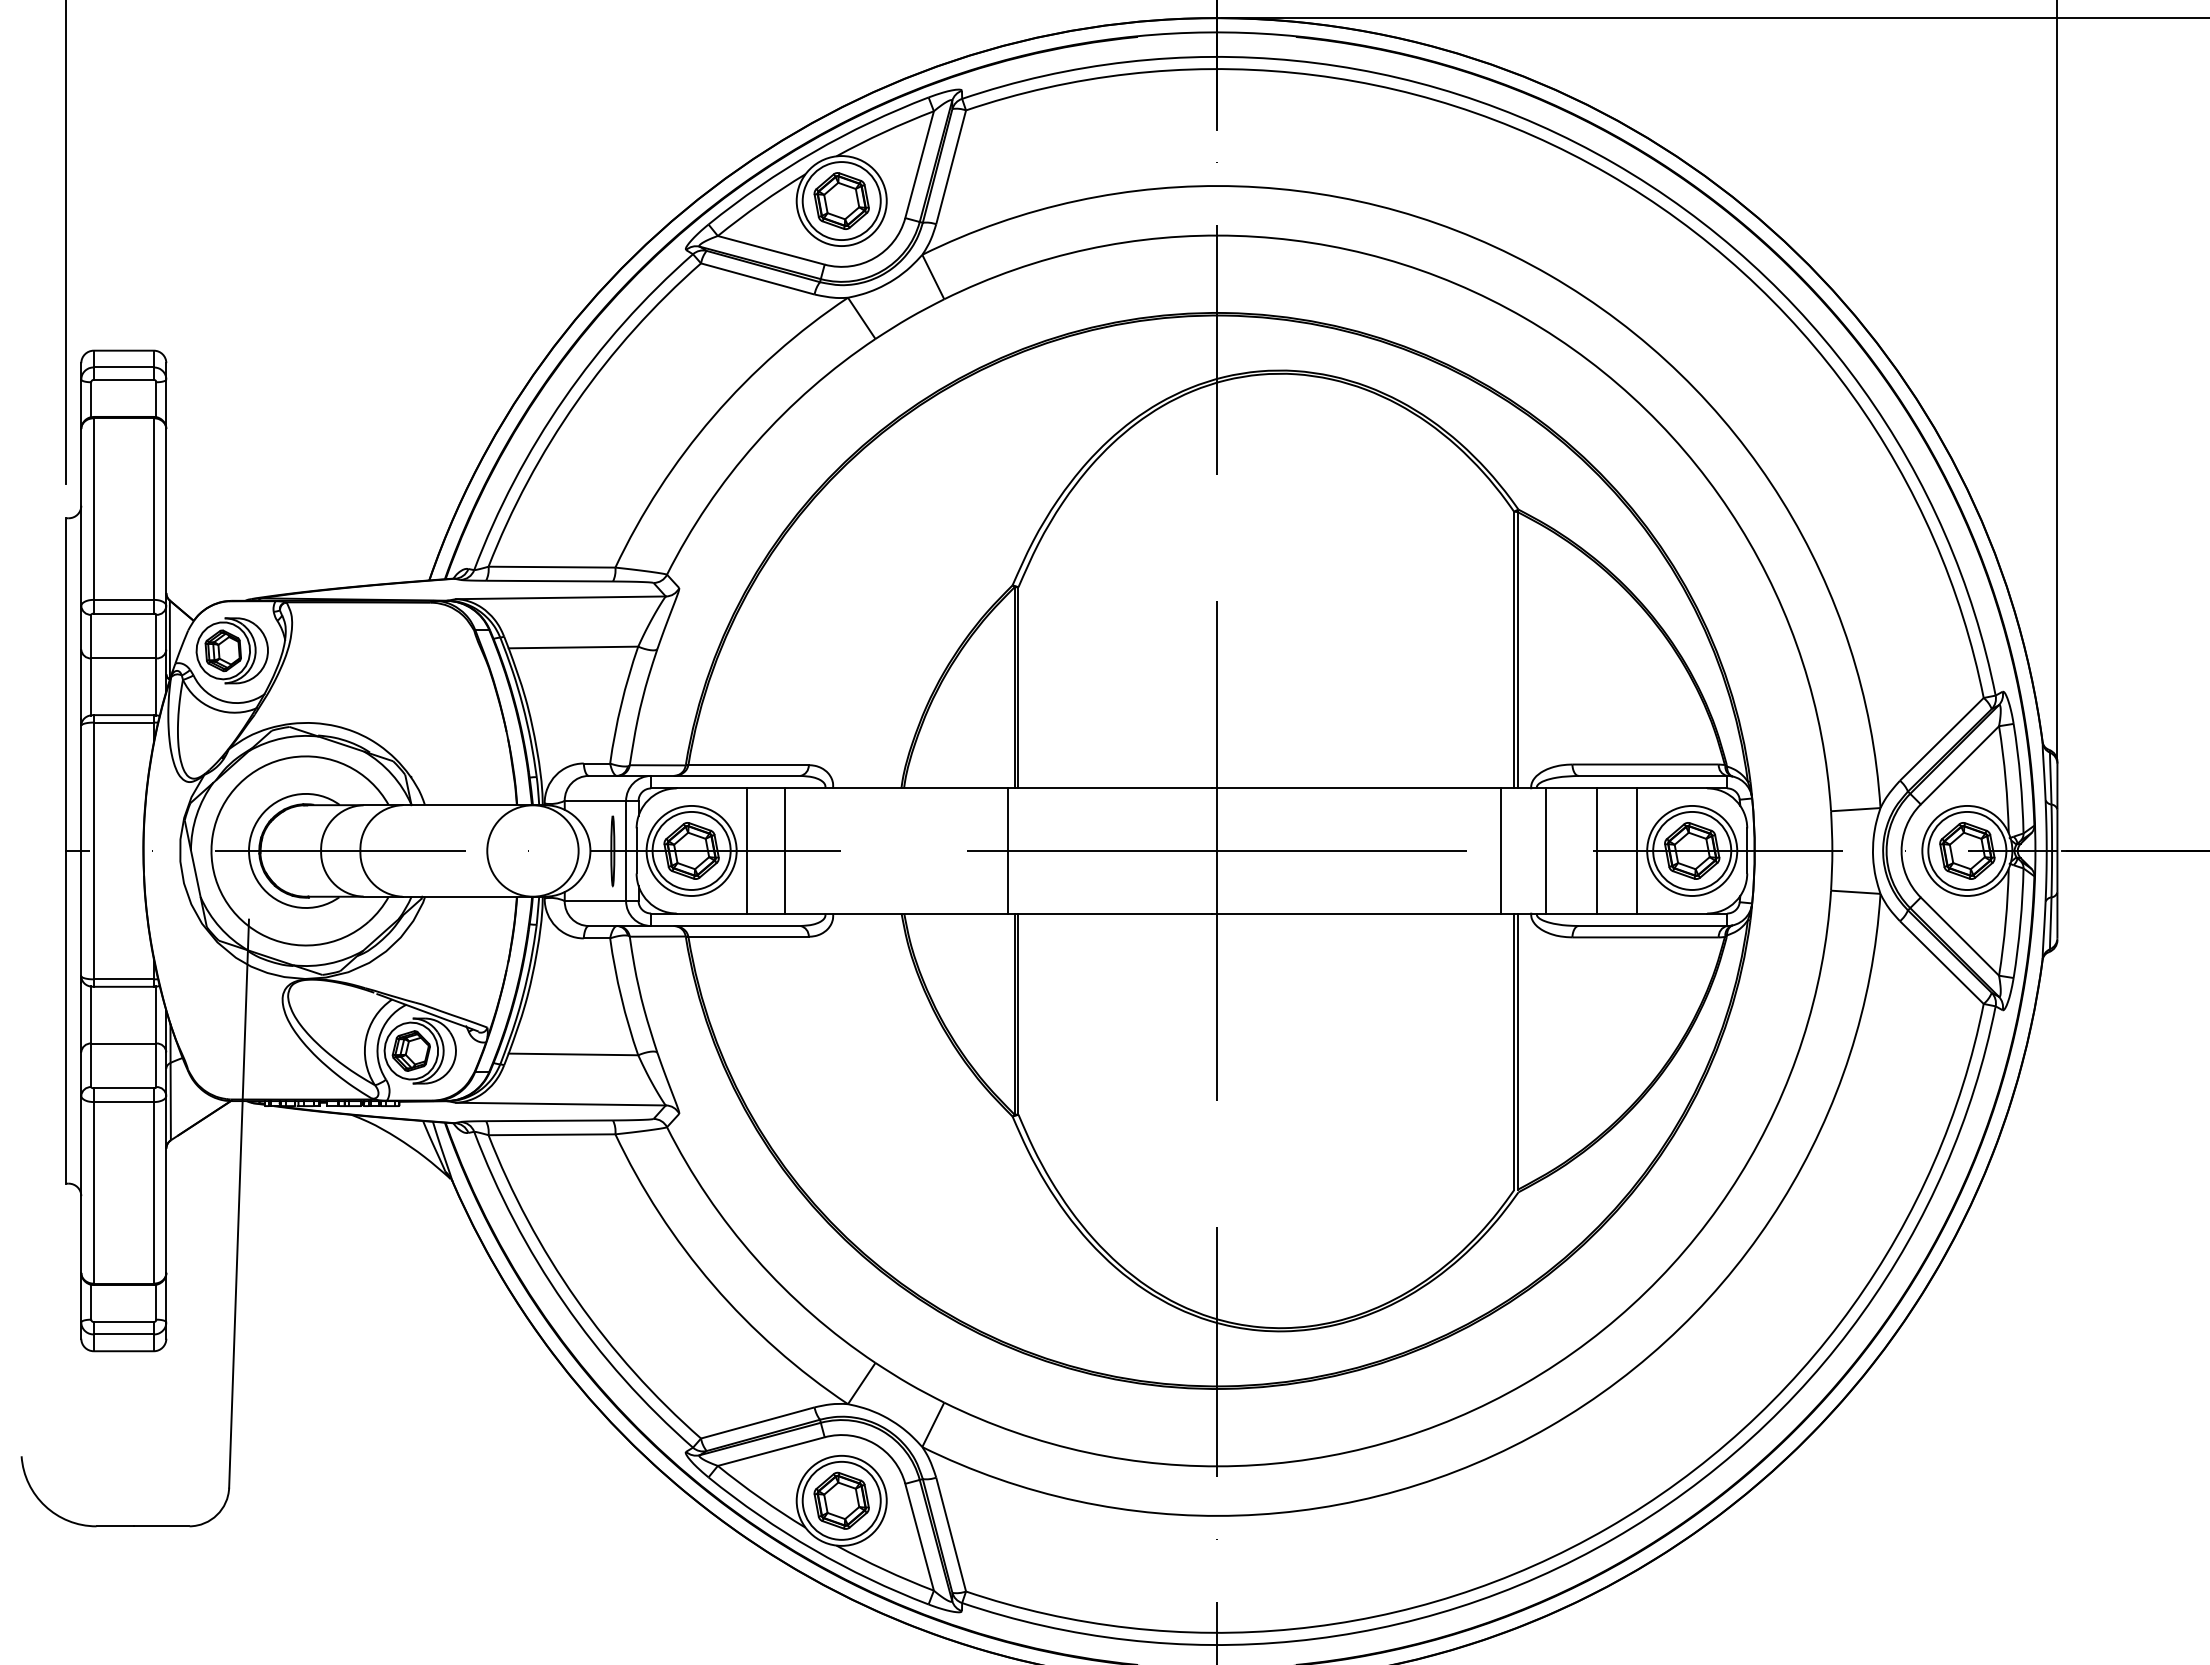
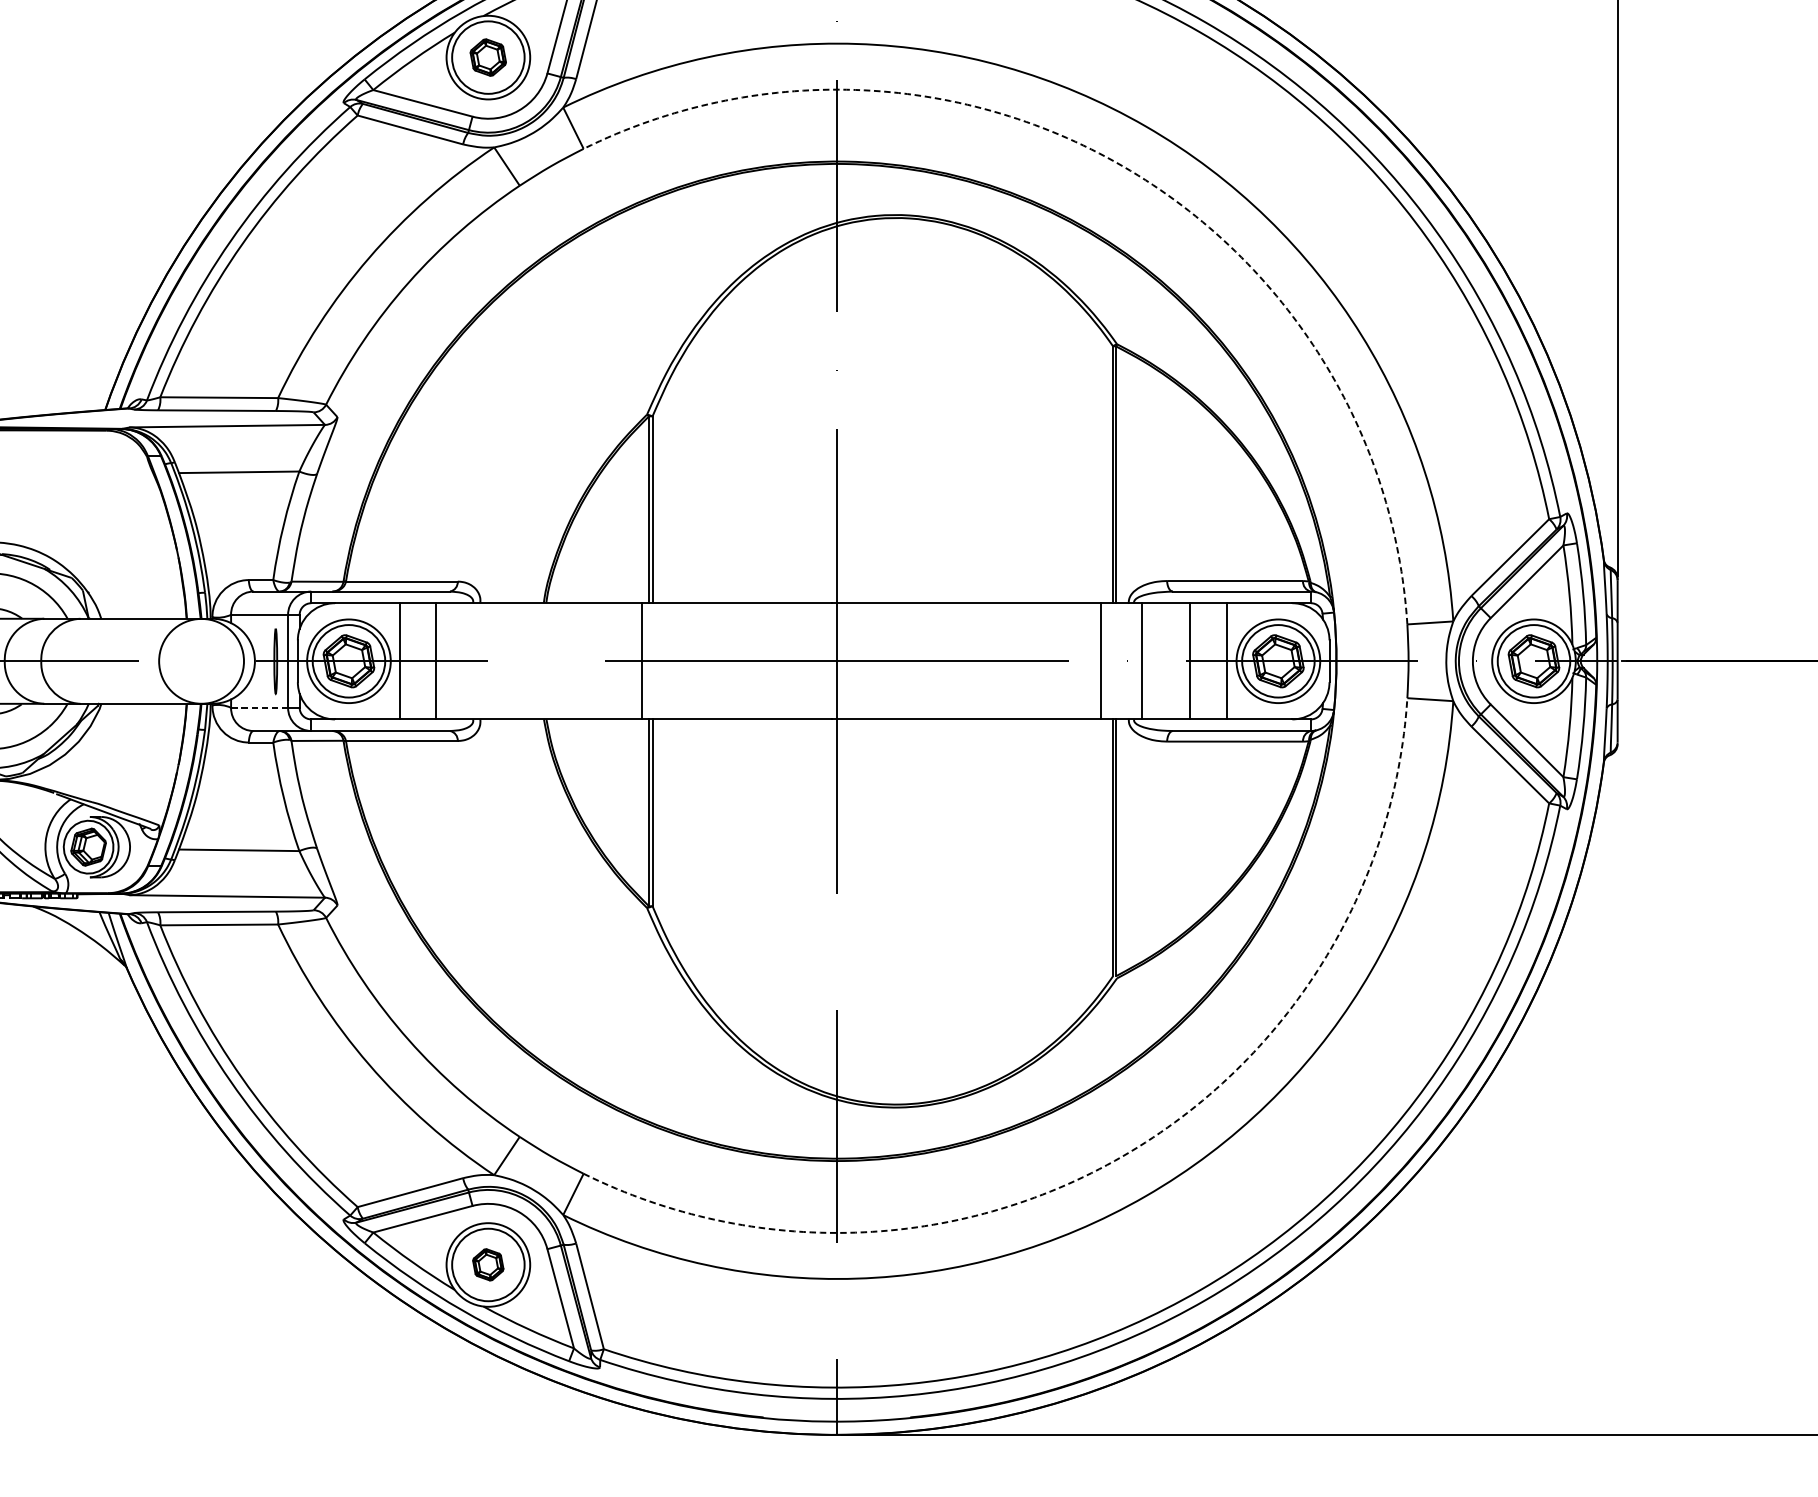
part: (841, 200) -> (488, 57), size x0.7
arc: (1524, 318) -> (1122, 166), solid -> dashed
line: (595, 900) -> (259, 707), solid -> dashed
arc: (1524, 1383) -> (1122, 1155), solid -> dashed
part: (841, 1500) -> (488, 1264), size x0.6

